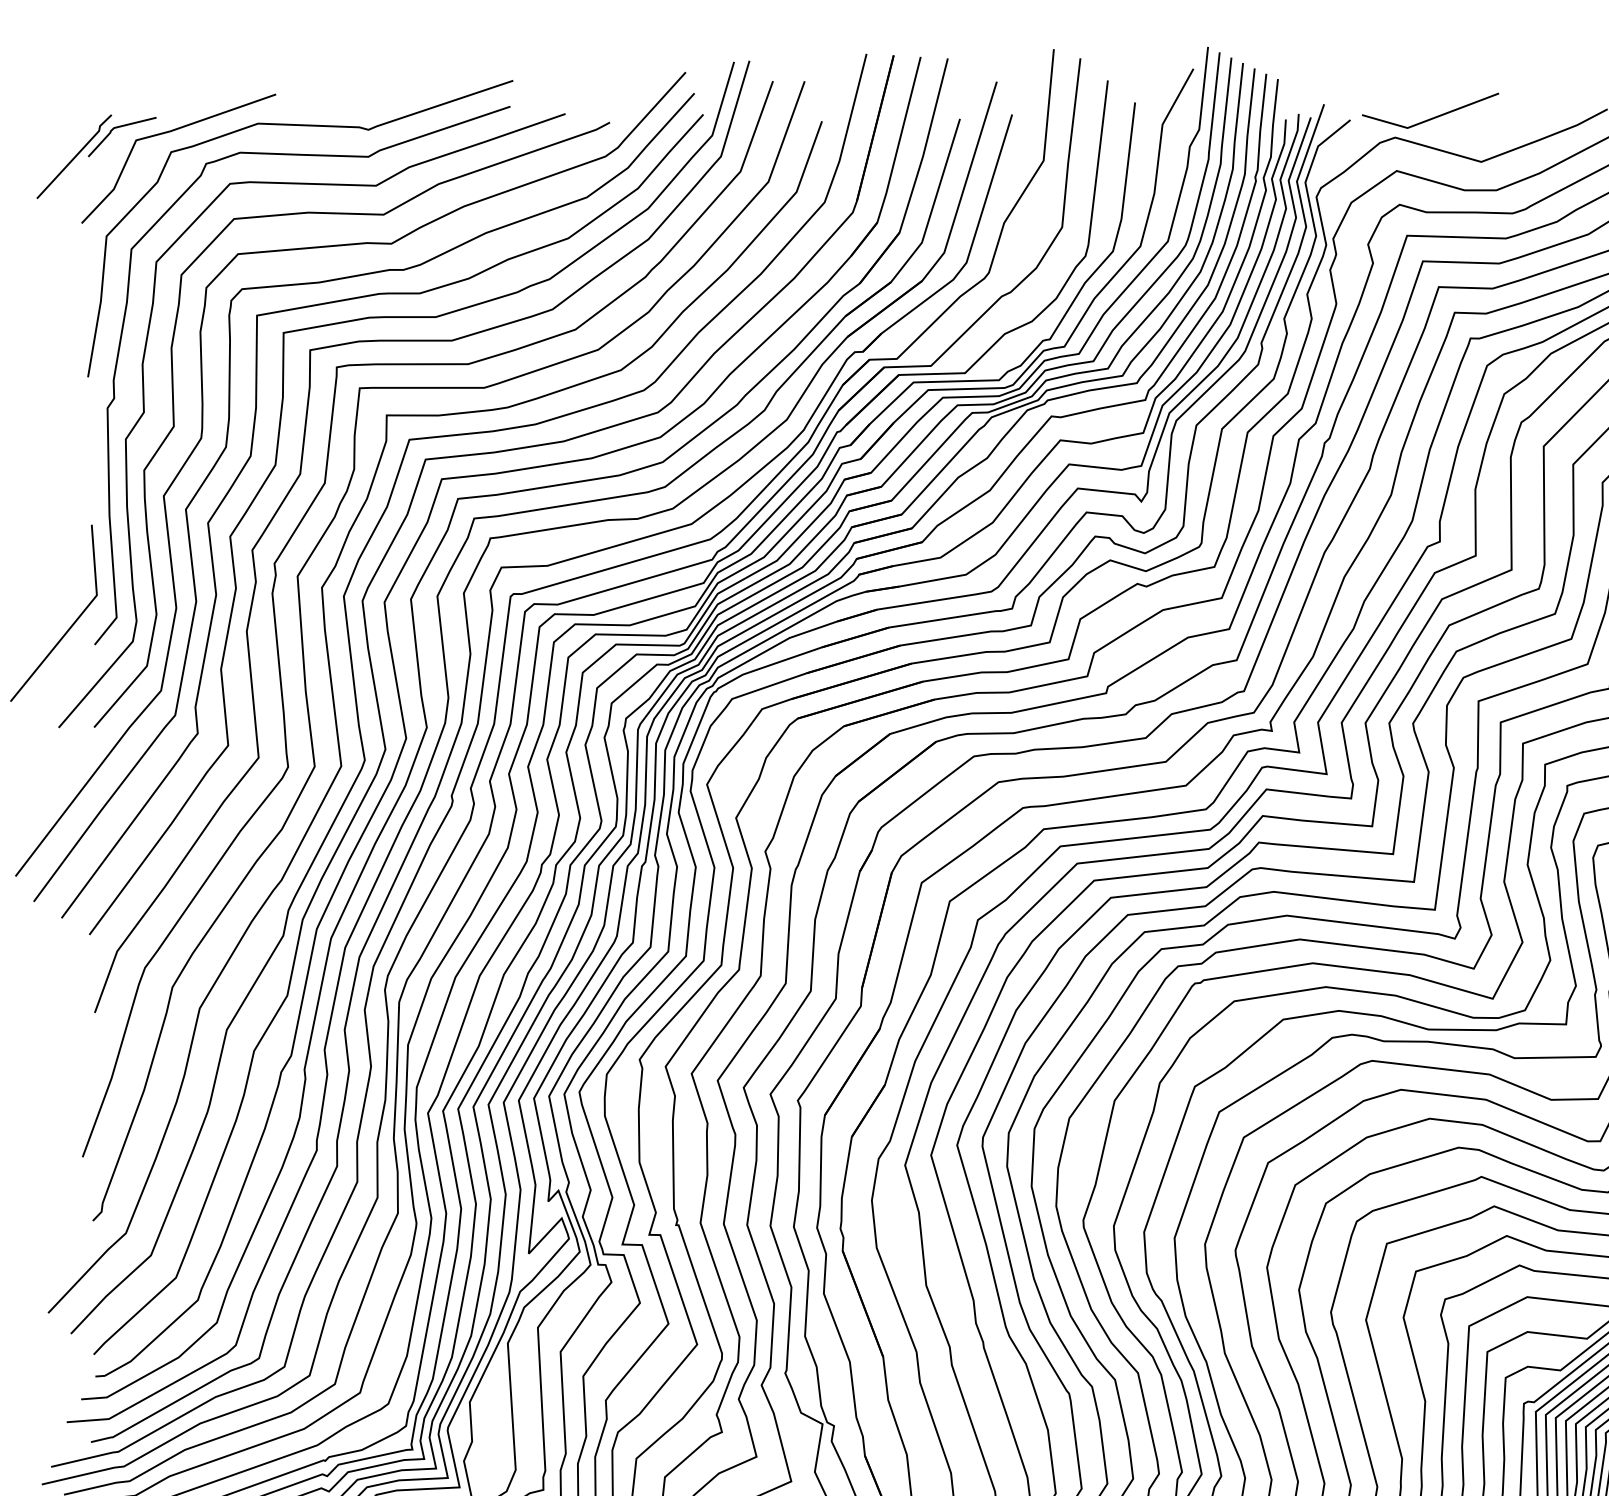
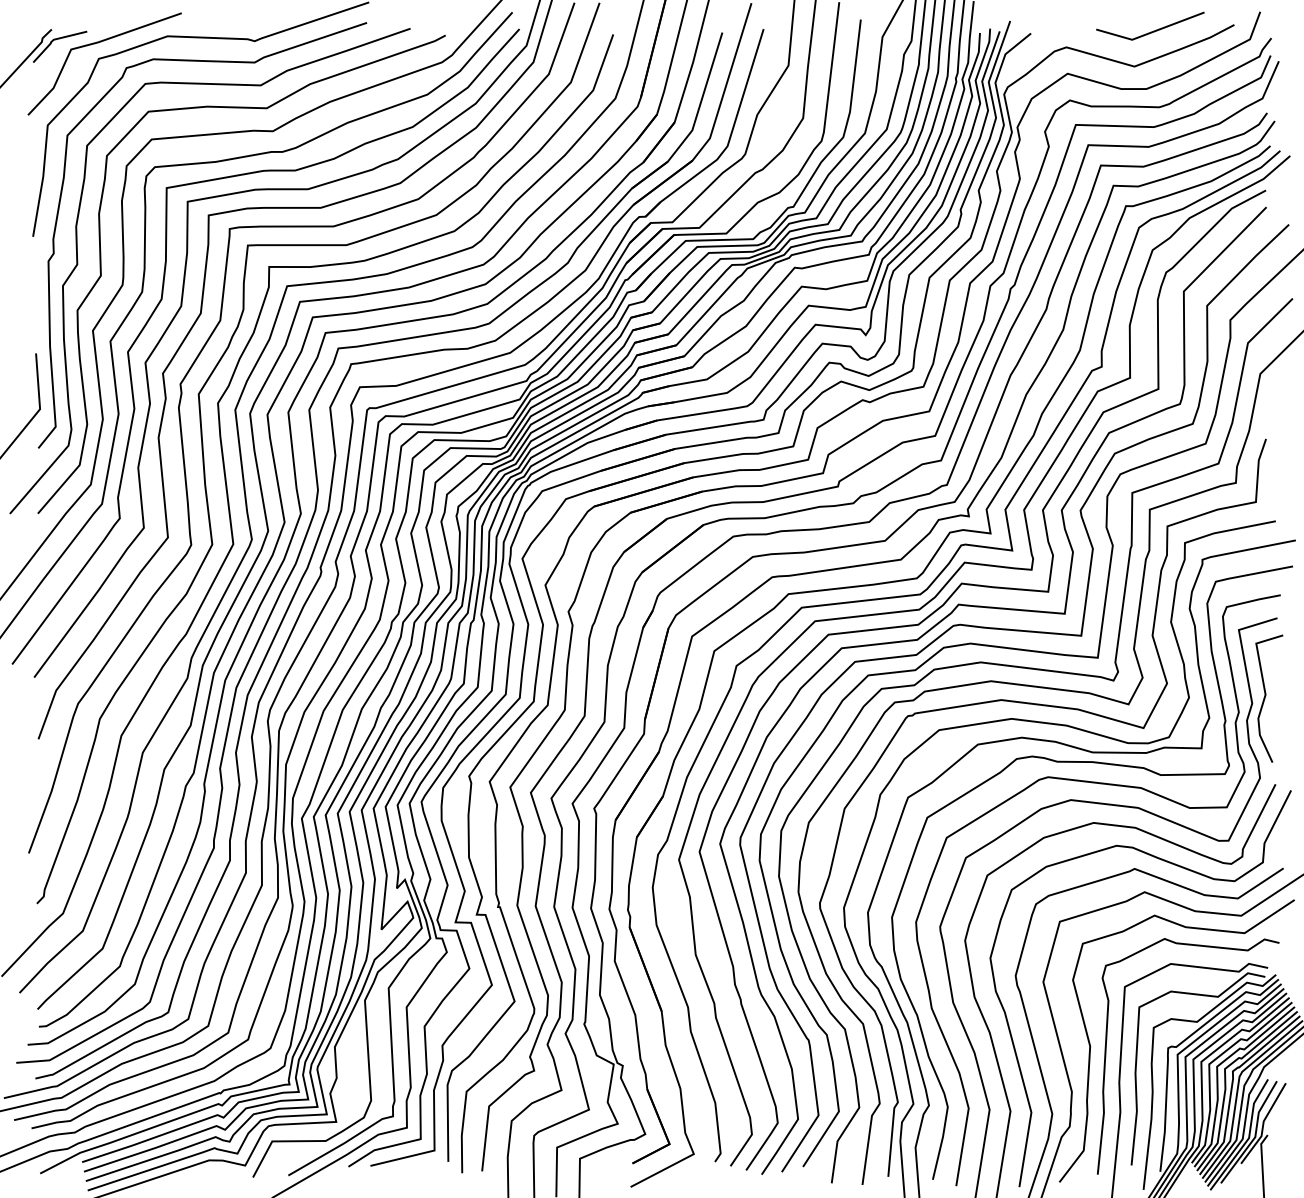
line: (1434, 116) -> (1153, 30), moved

